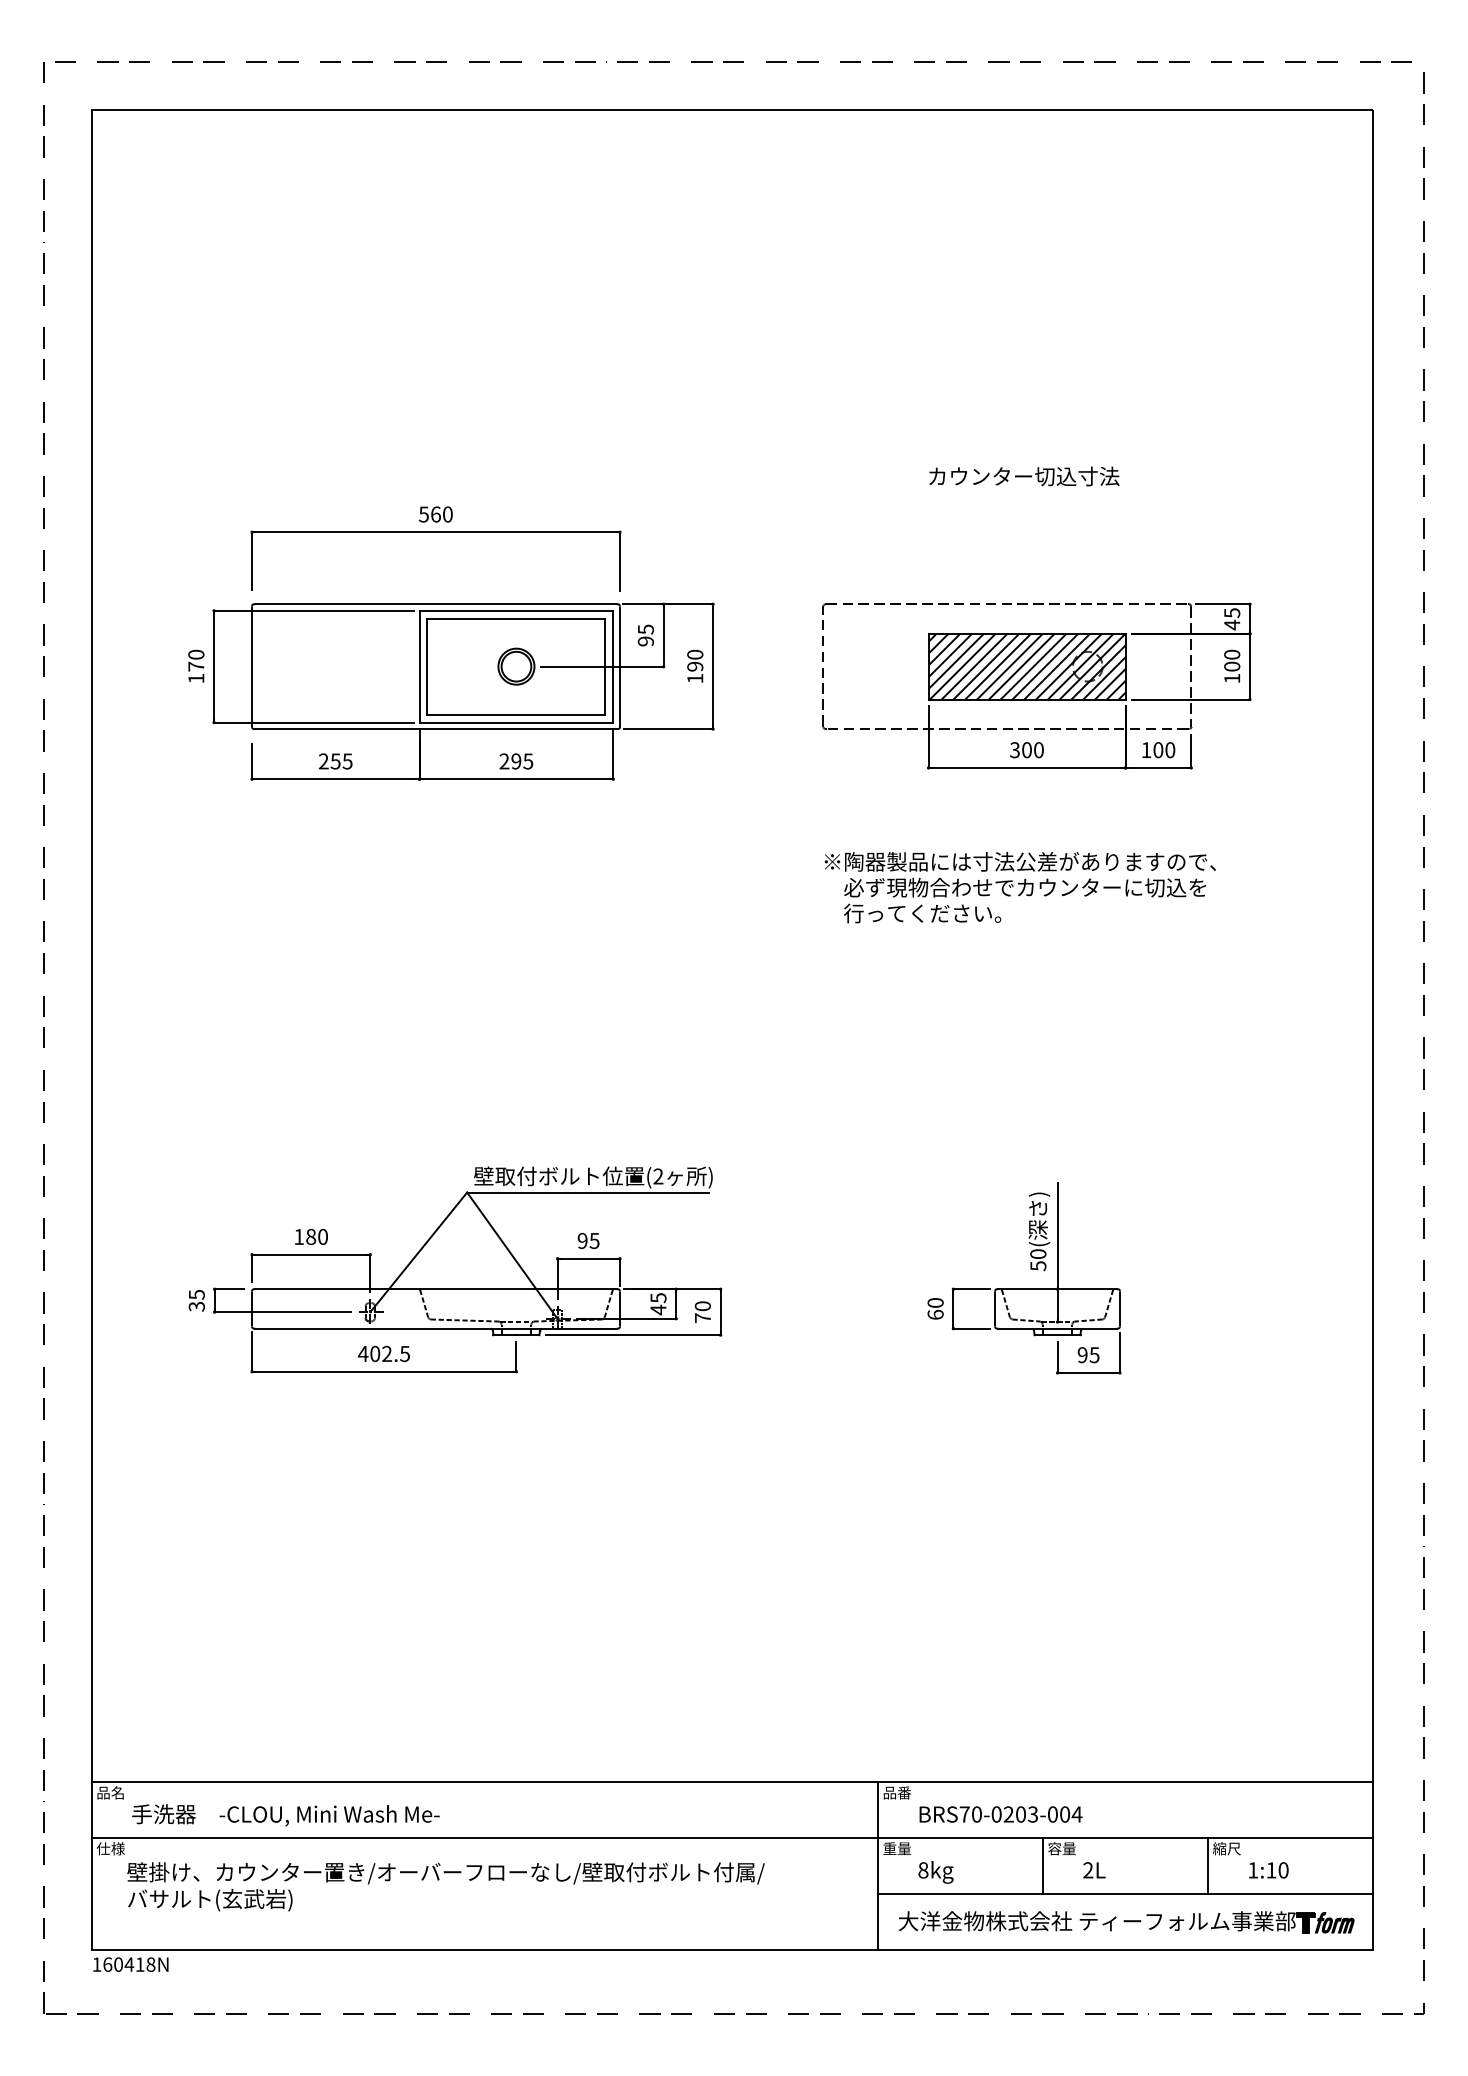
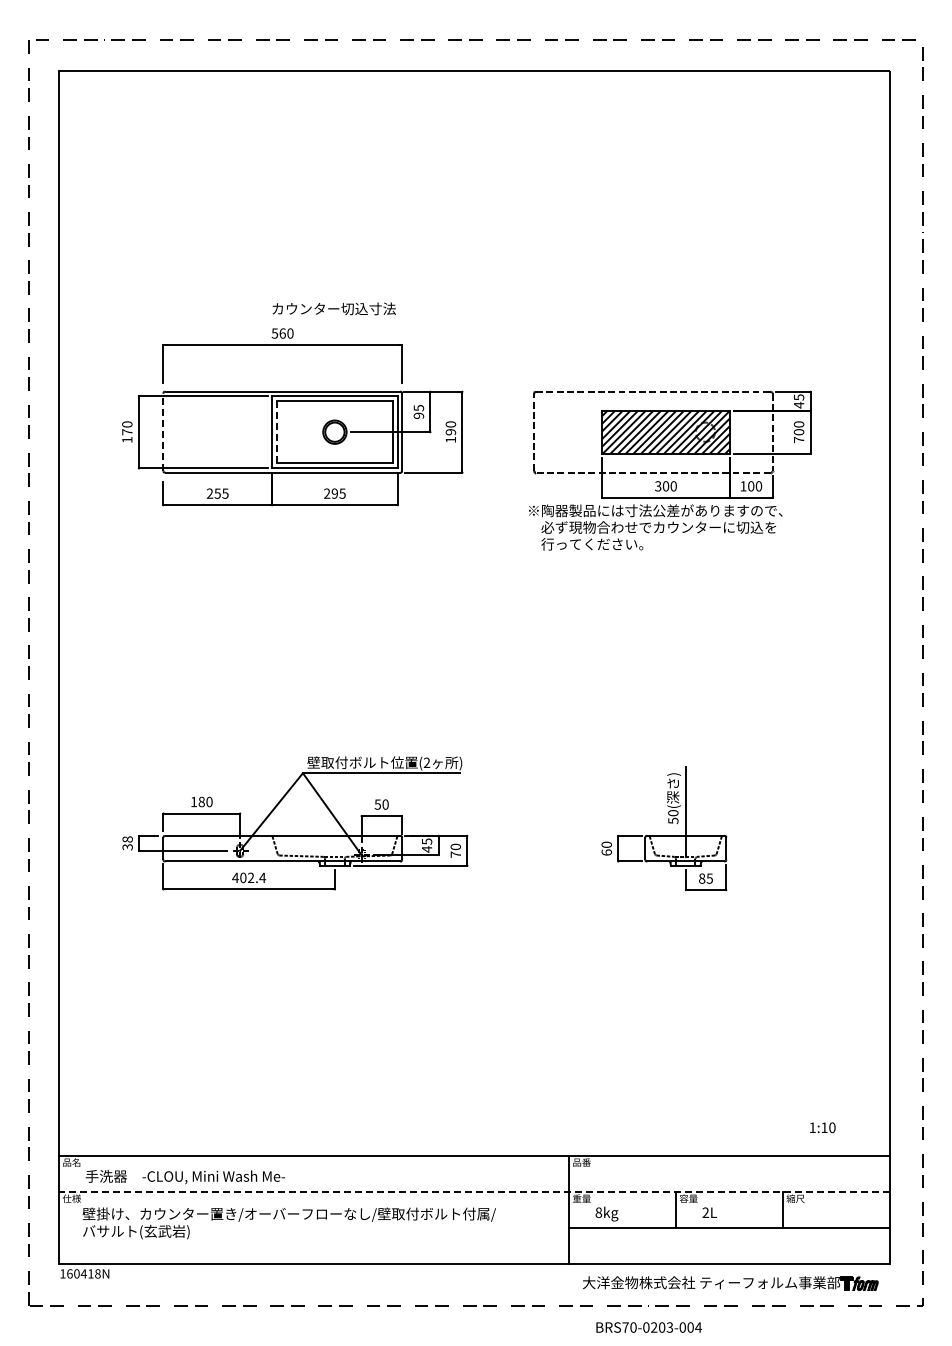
text: (1023, 475) -> (333, 308), moved
line: (252, 665) -> (163, 431), solid -> dashed
line: (427, 667) -> (277, 432), solid -> dashed
text: (1232, 677) -> (799, 439), 100 -> 700
text: (1020, 887) -> (655, 527), moved
text: (588, 1240) -> (381, 804), 95 -> 50
text: (196, 1294) -> (127, 839), 35 -> 38
text: (404, 1353) -> (262, 877), 402.5 -> 402.4
text: (1083, 1354) -> (702, 878), 95 -> 85
text: (1000, 1814) -> (648, 1327), moved
line: (731, 1837) -> (474, 1191), solid -> dashed
text: (1268, 1869) -> (822, 1127), moved
part: (1126, 1922) -> (730, 1283), moved

